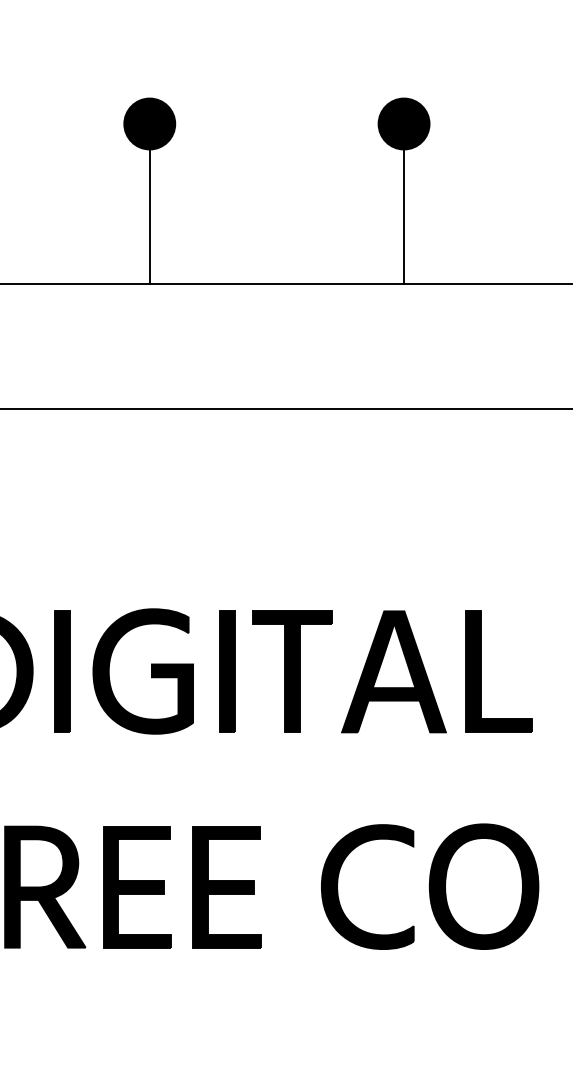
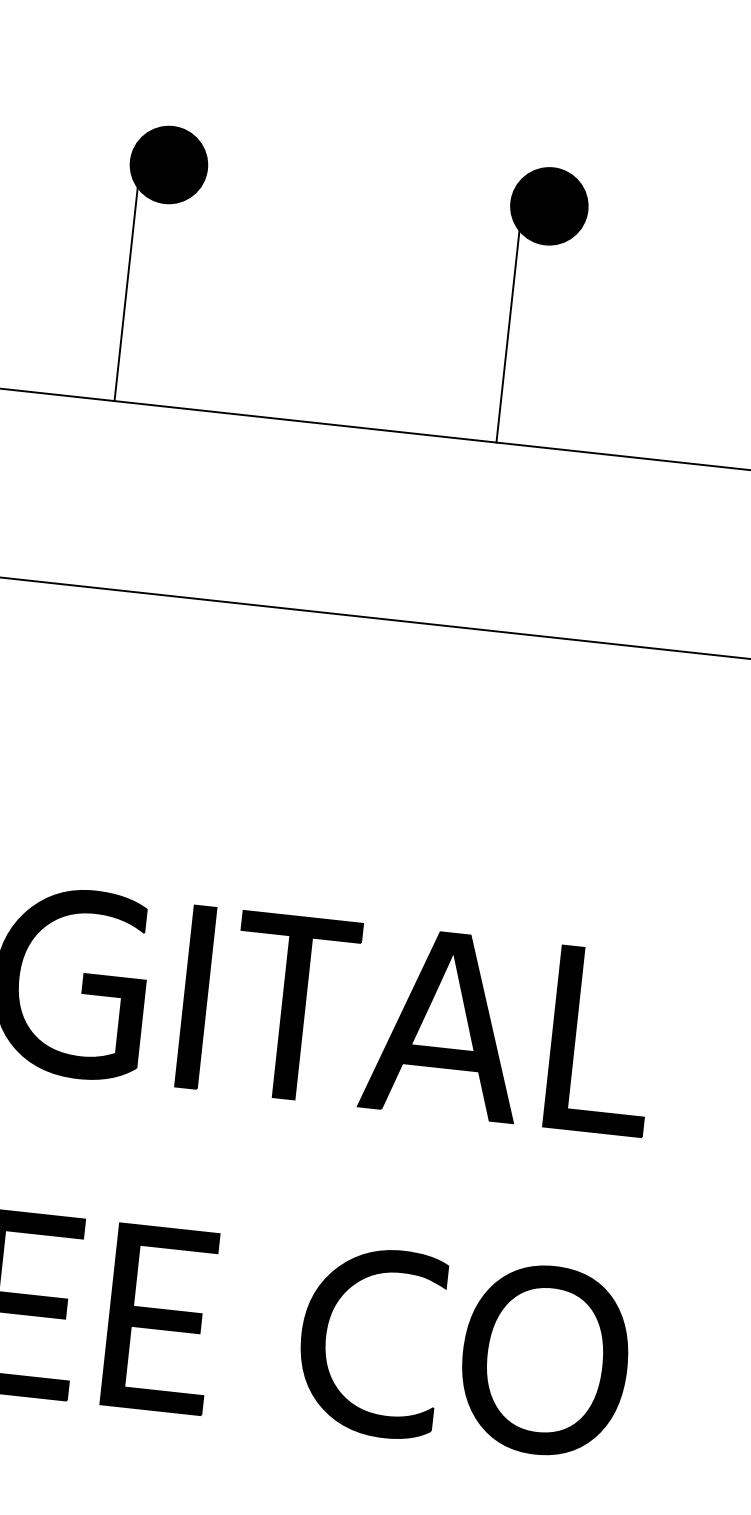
line: (149, 212) -> (125, 294), moved
line: (404, 212) -> (508, 335), moved

